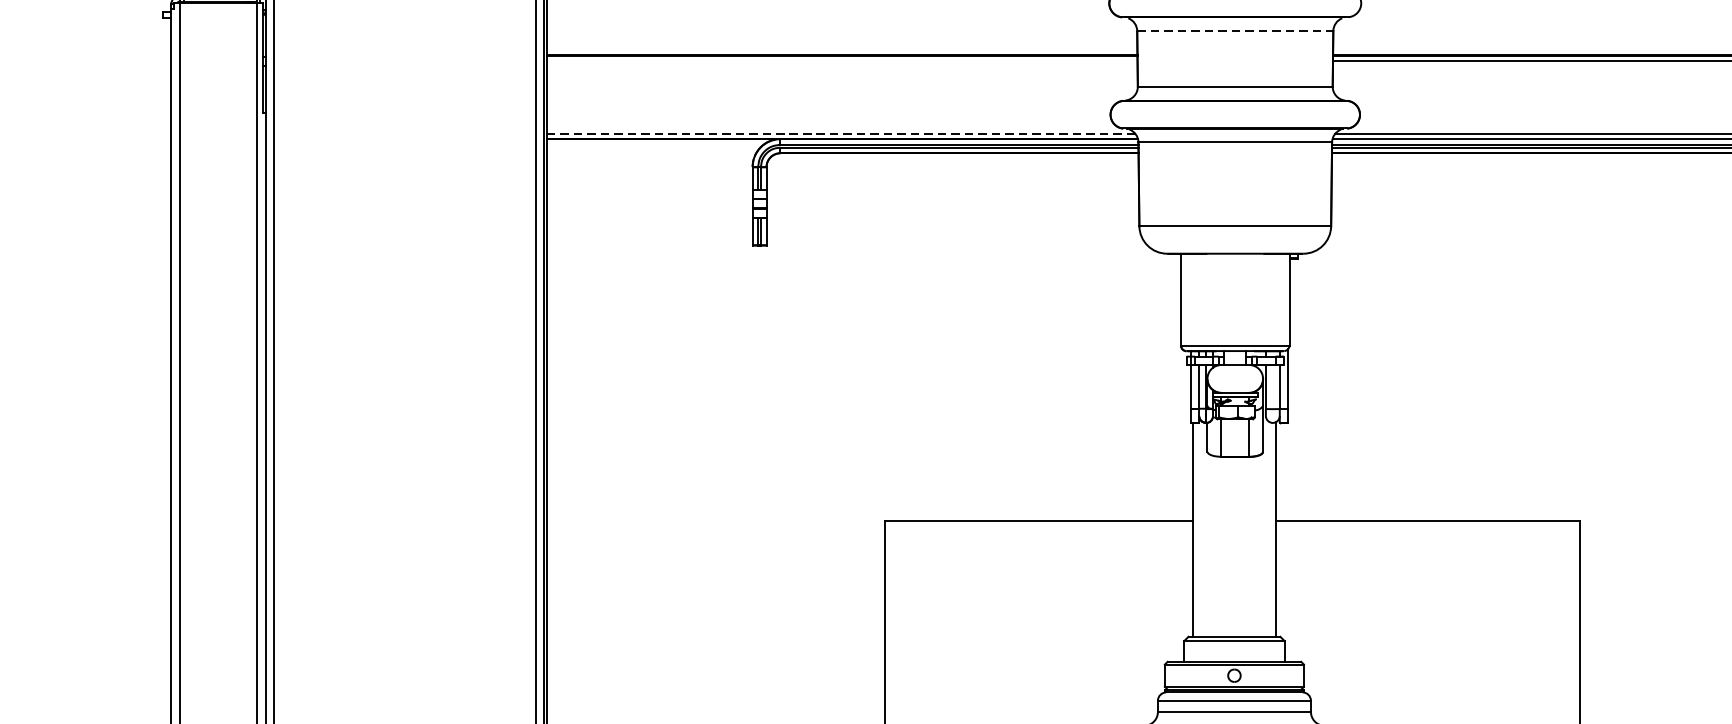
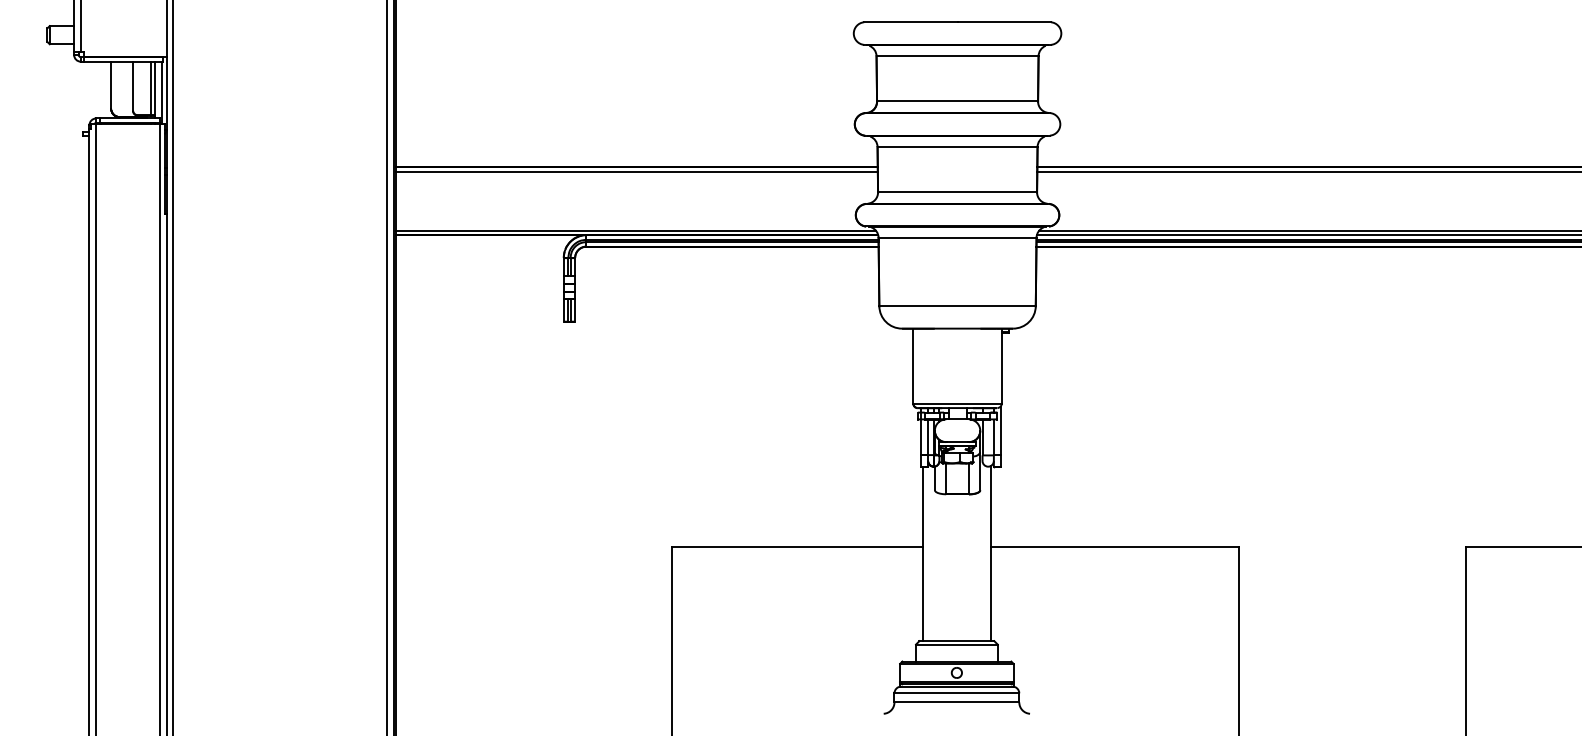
line: (1235, 31) -> (957, 147), dashed -> solid
line: (841, 61) -> (636, 171), added
line: (841, 133) -> (636, 230), dashed -> solid

